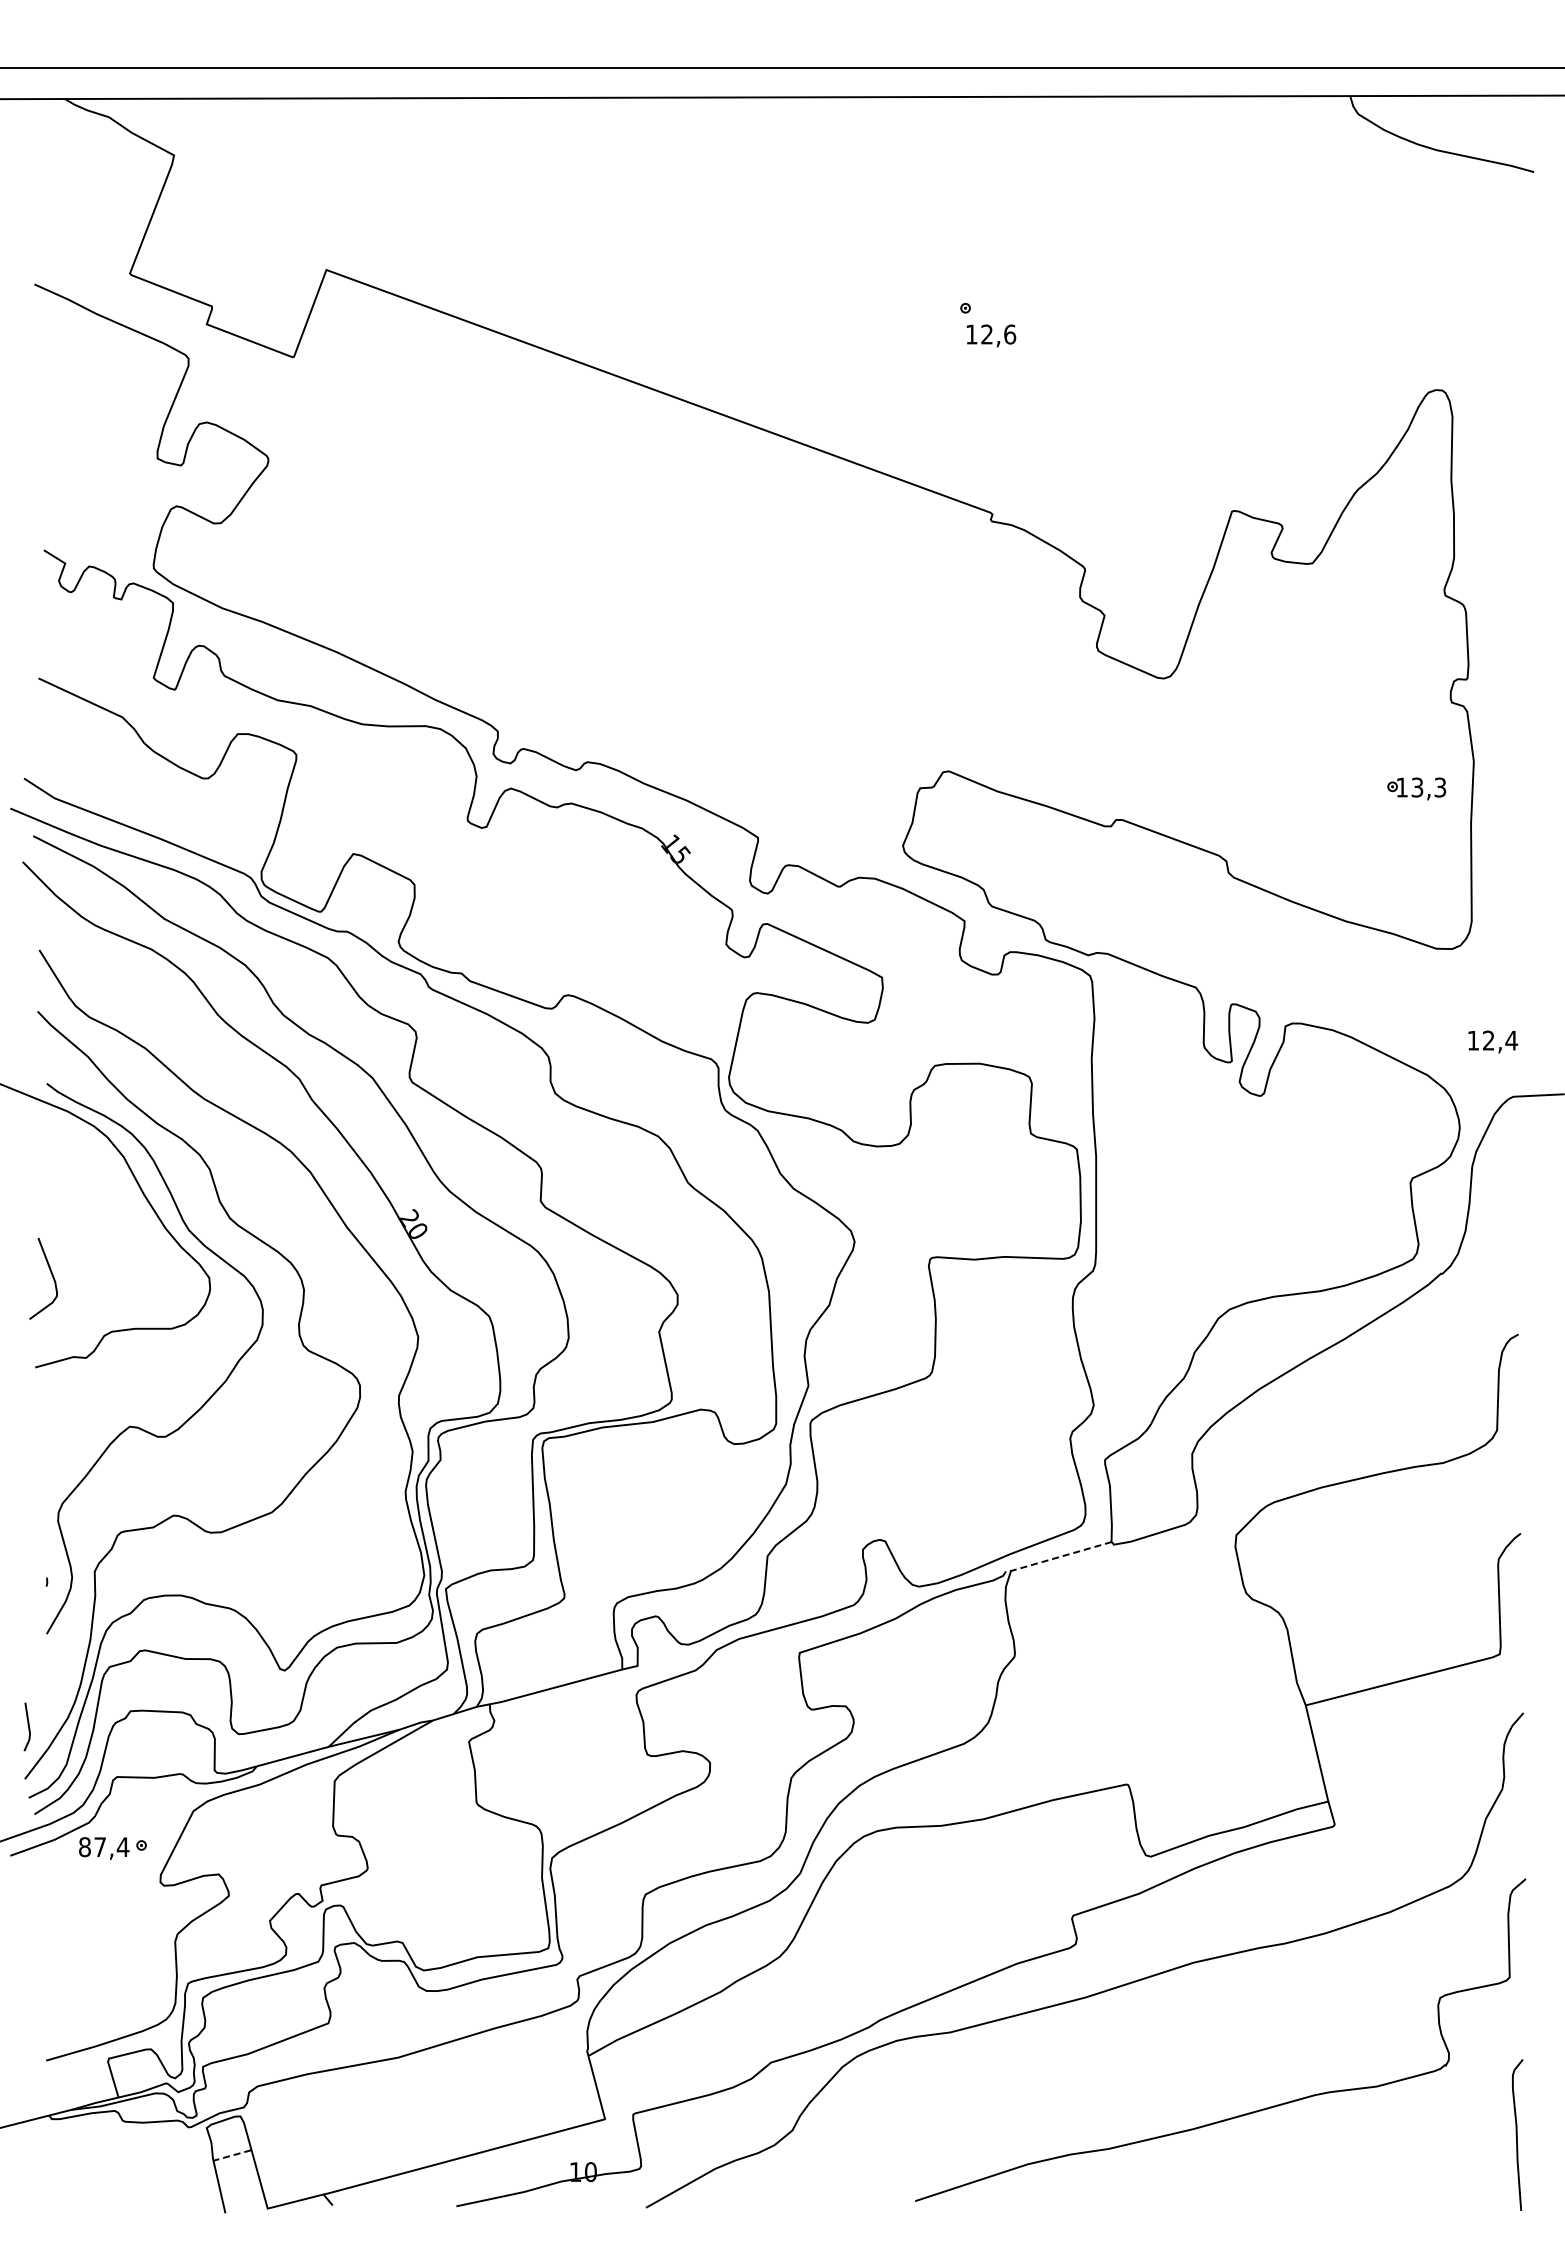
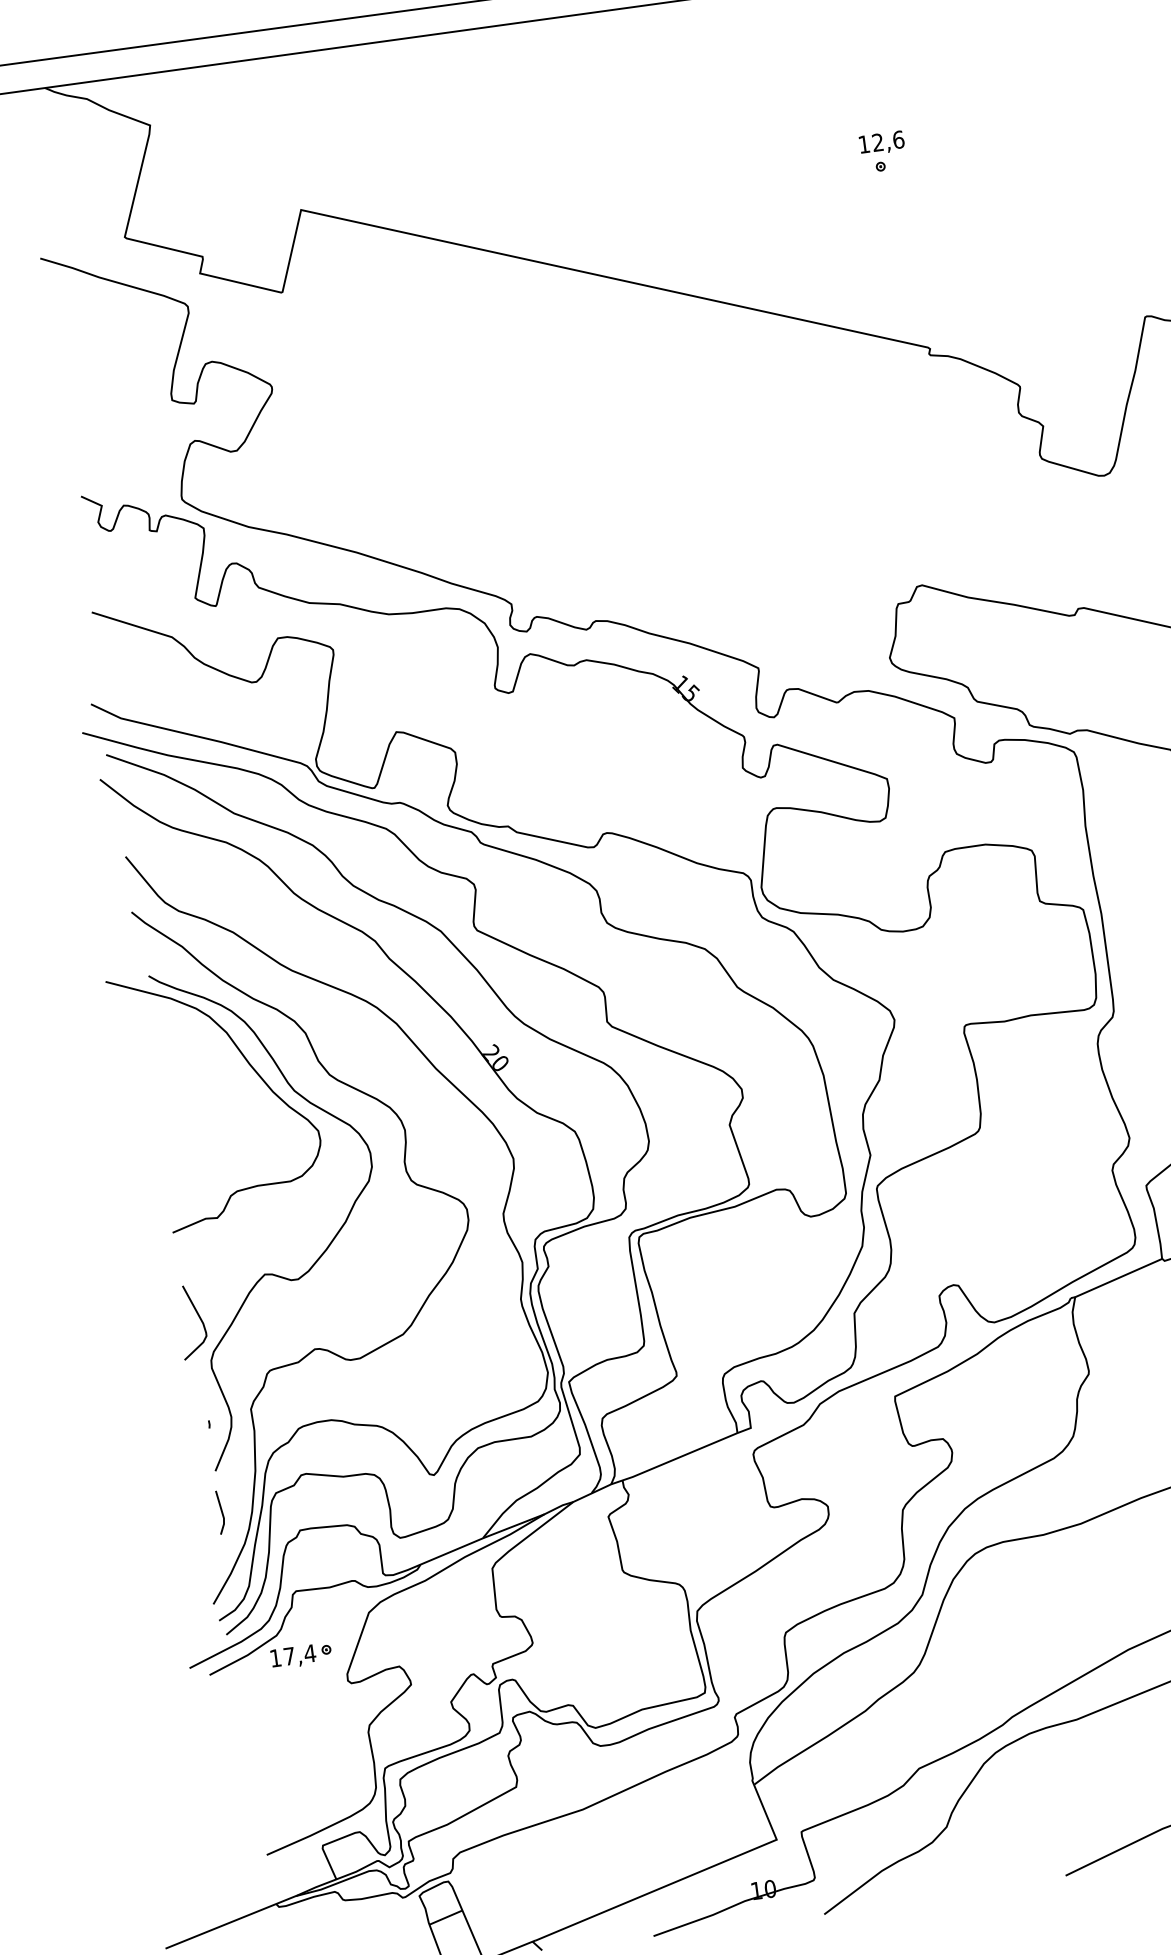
text: (991, 335) -> (882, 142), moved
curve: (51, 1275) -> (199, 1318), moved
line: (1058, 1557) -> (1116, 1279), dashed -> solid
line: (27, 1725) -> (220, 1511), moved
text: (84, 1847) -> (275, 1658), 87,4 -> 17,4
line: (231, 2155) -> (445, 1917), dashed -> solid

